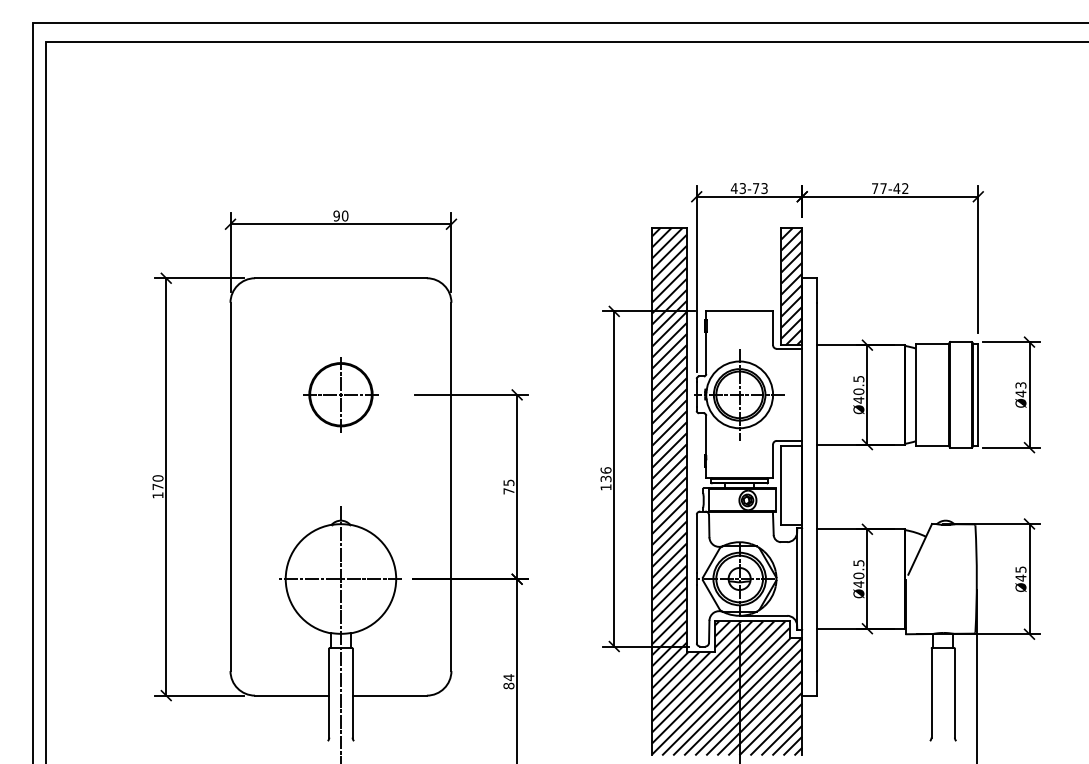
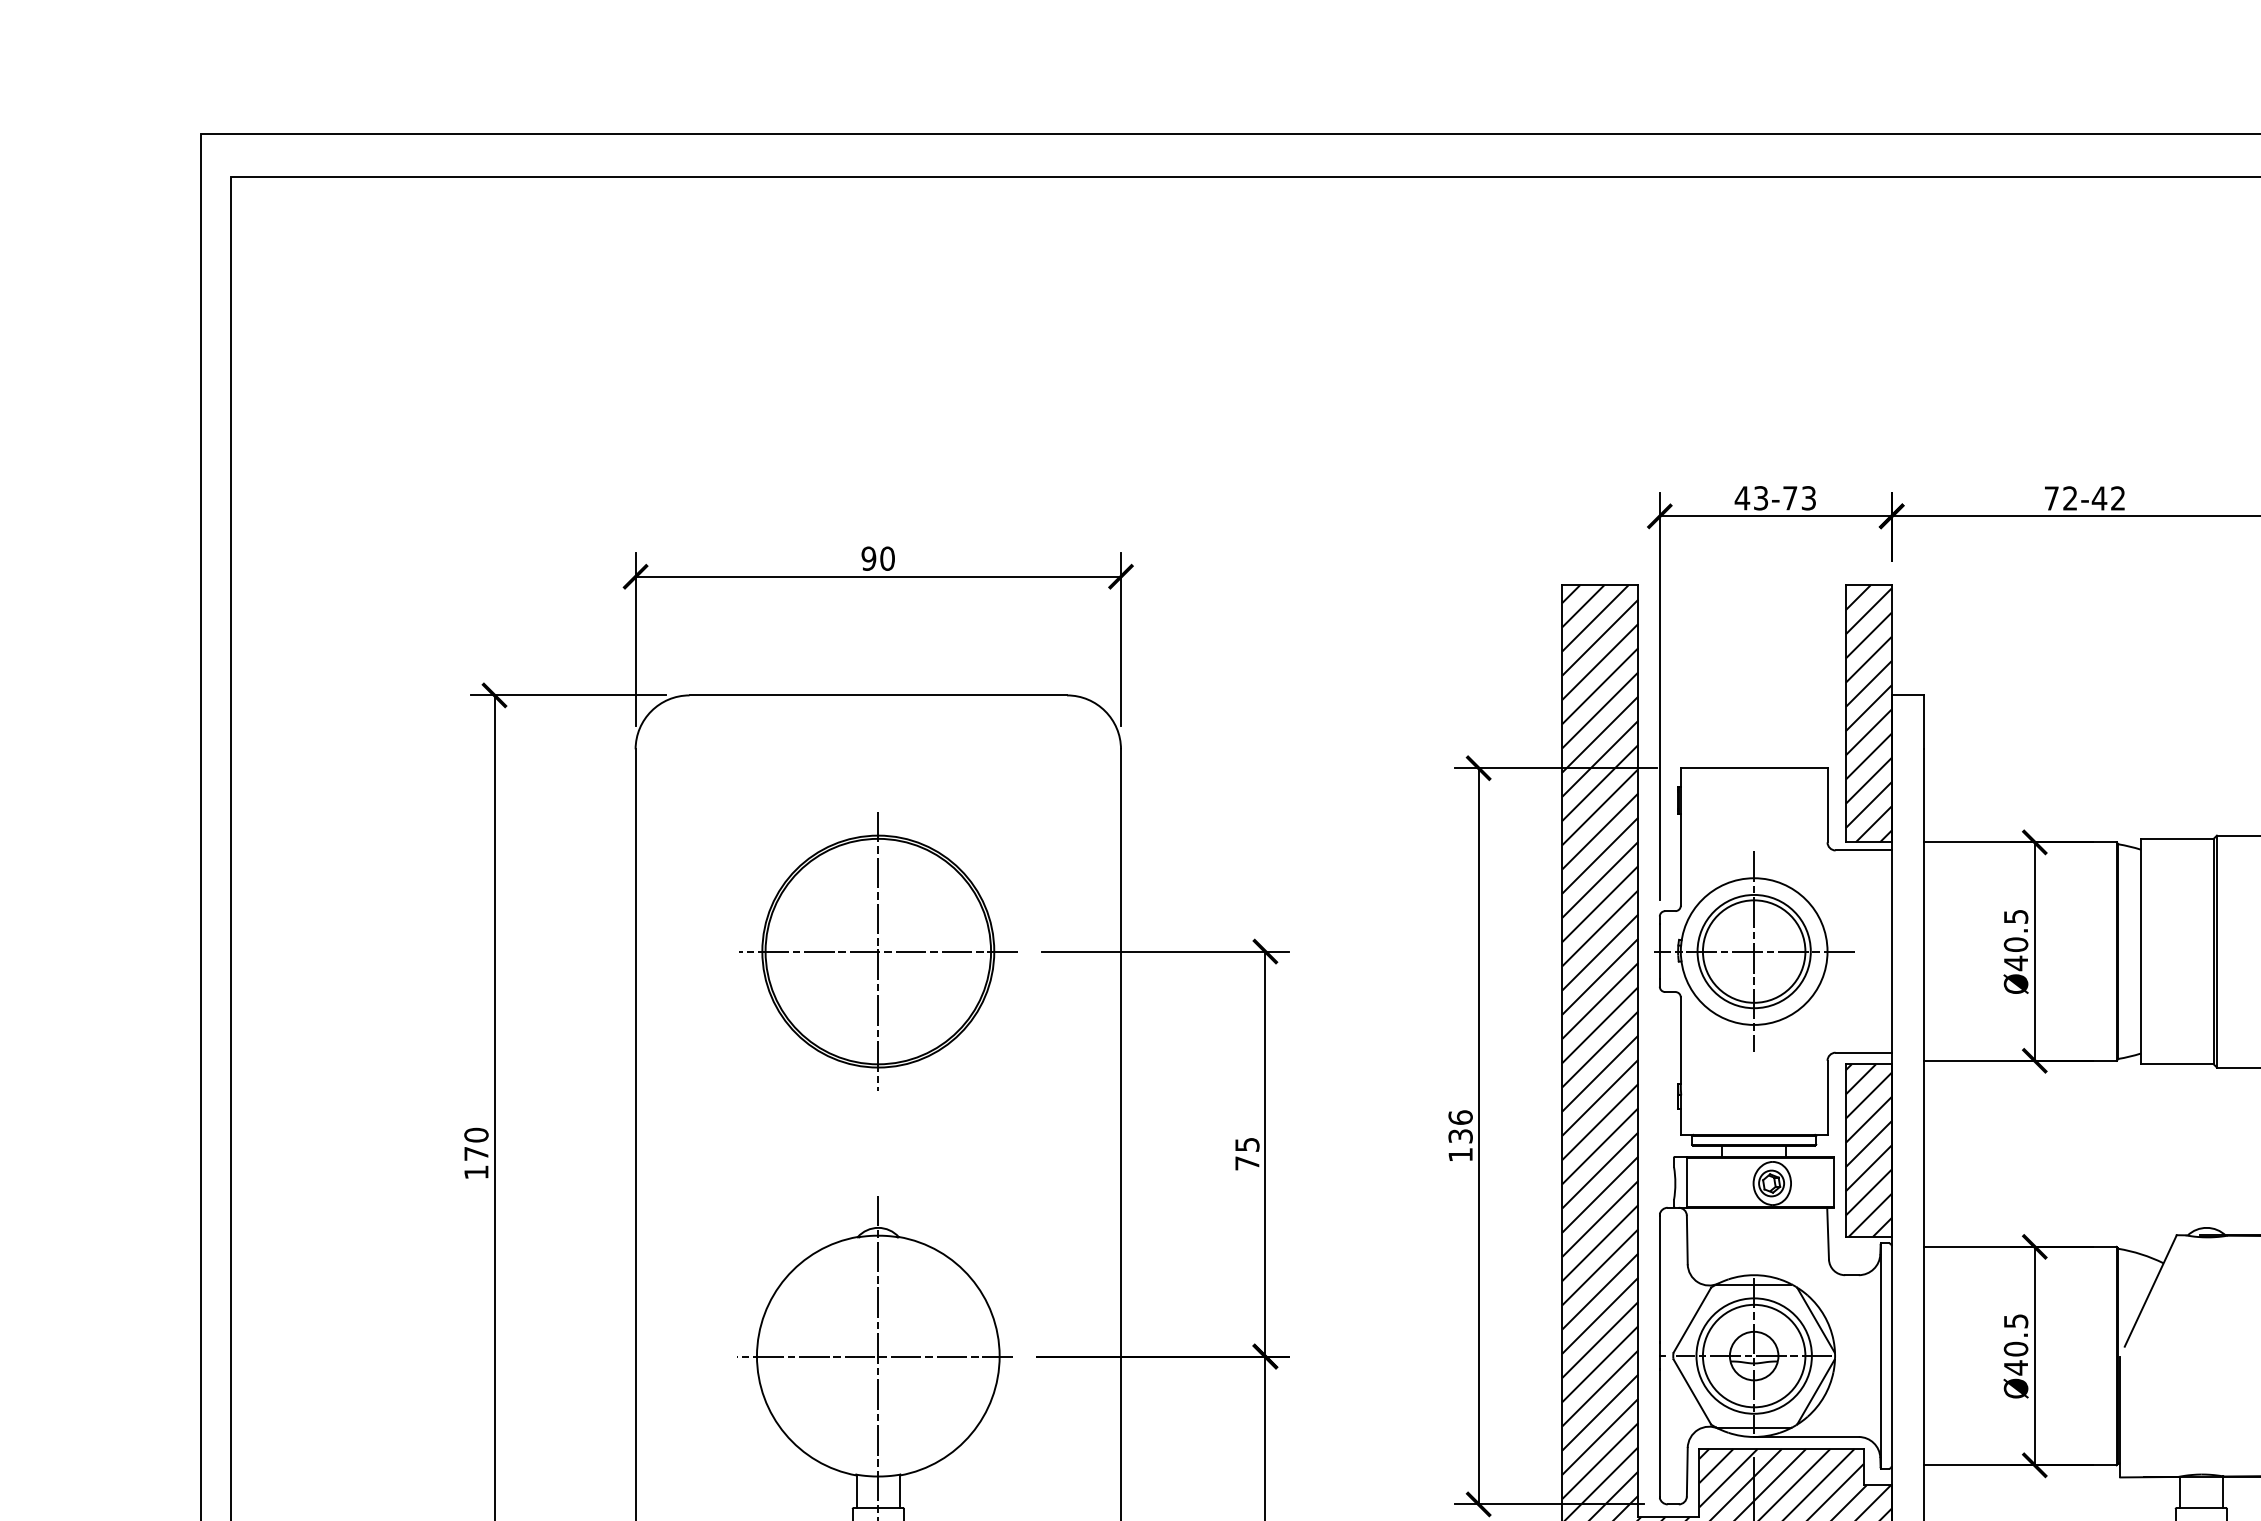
text: (883, 188) -> (2070, 498), 77-42 -> 72-42
part: (340, 394) -> (877, 950), size x1.67
hatch: (791, 485) -> (1868, 1150), added

